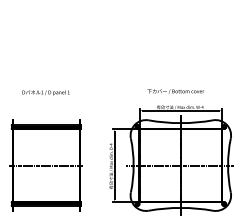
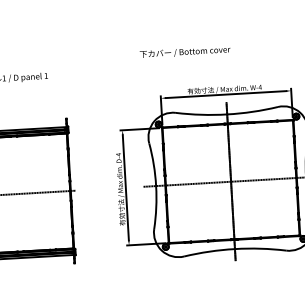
text: (175, 91) -> (184, 52), moved

